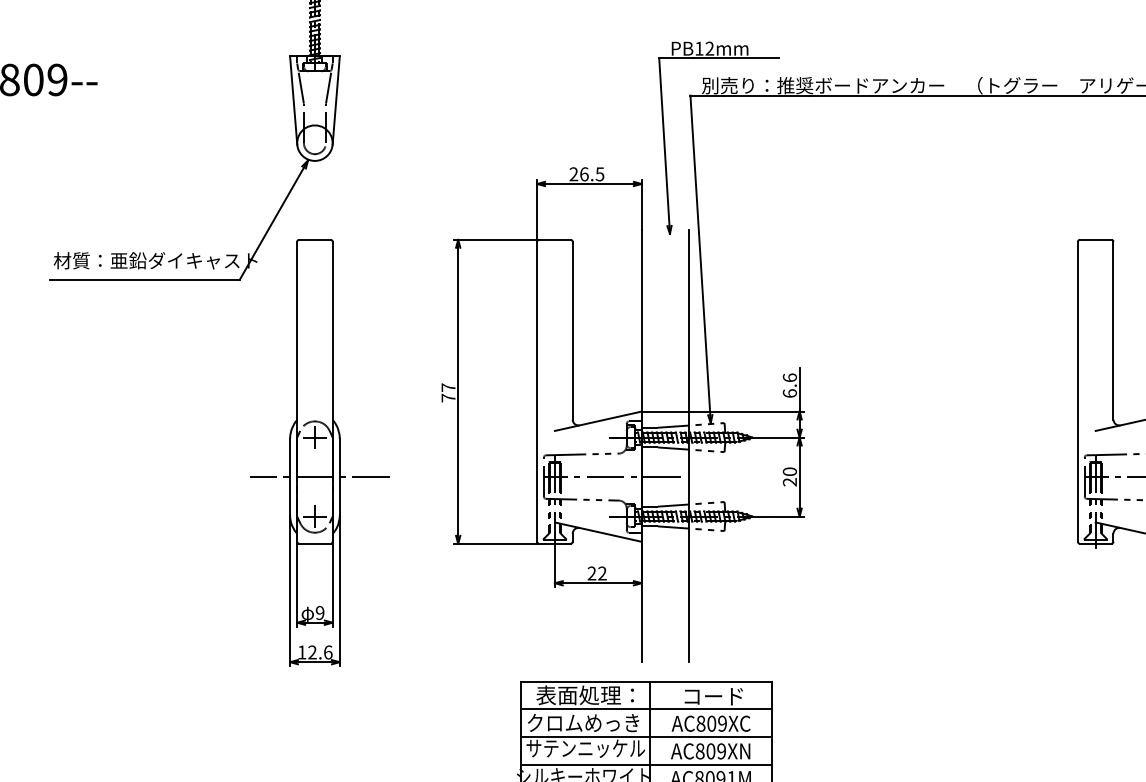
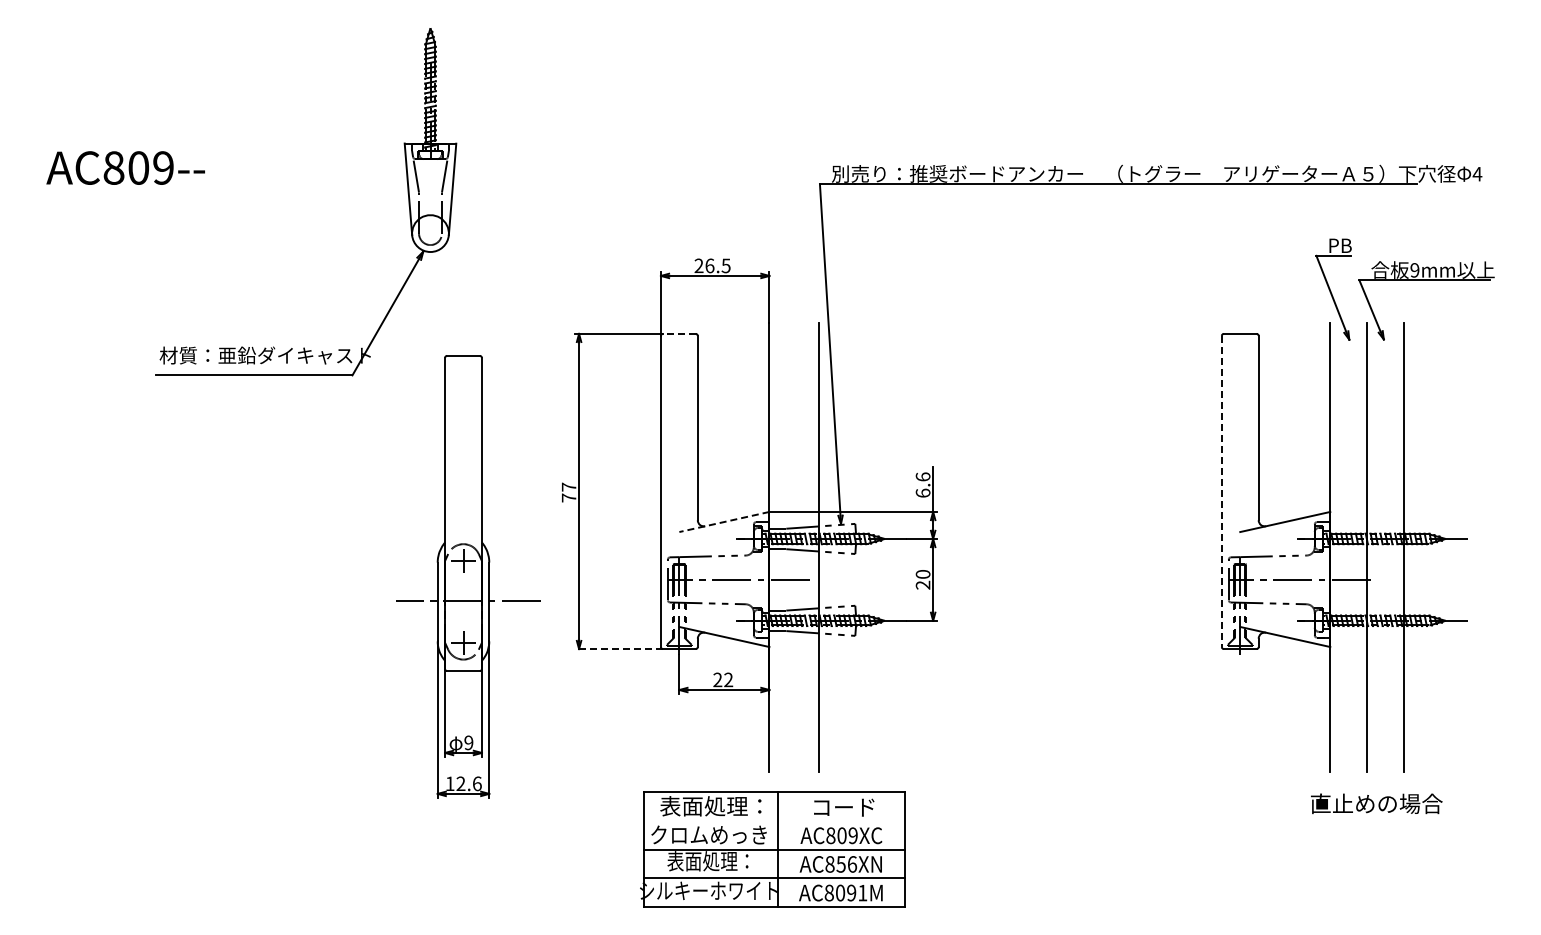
part: (665, 146) -> (794, 237), removed
line: (554, 239) -> (678, 333), solid -> dashed
line: (1077, 391) -> (1221, 491), solid -> dashed
line: (597, 421) -> (723, 522), solid -> dashed
part: (319, 452) -> (468, 576), moved
line: (496, 544) -> (618, 649), solid -> dashed
line: (645, 709) -> (773, 820), removed
text: (585, 748) -> (711, 861), サテンニッケル -> 表面処理：
text: (716, 751) -> (846, 864), AC809XN -> AC856XN

